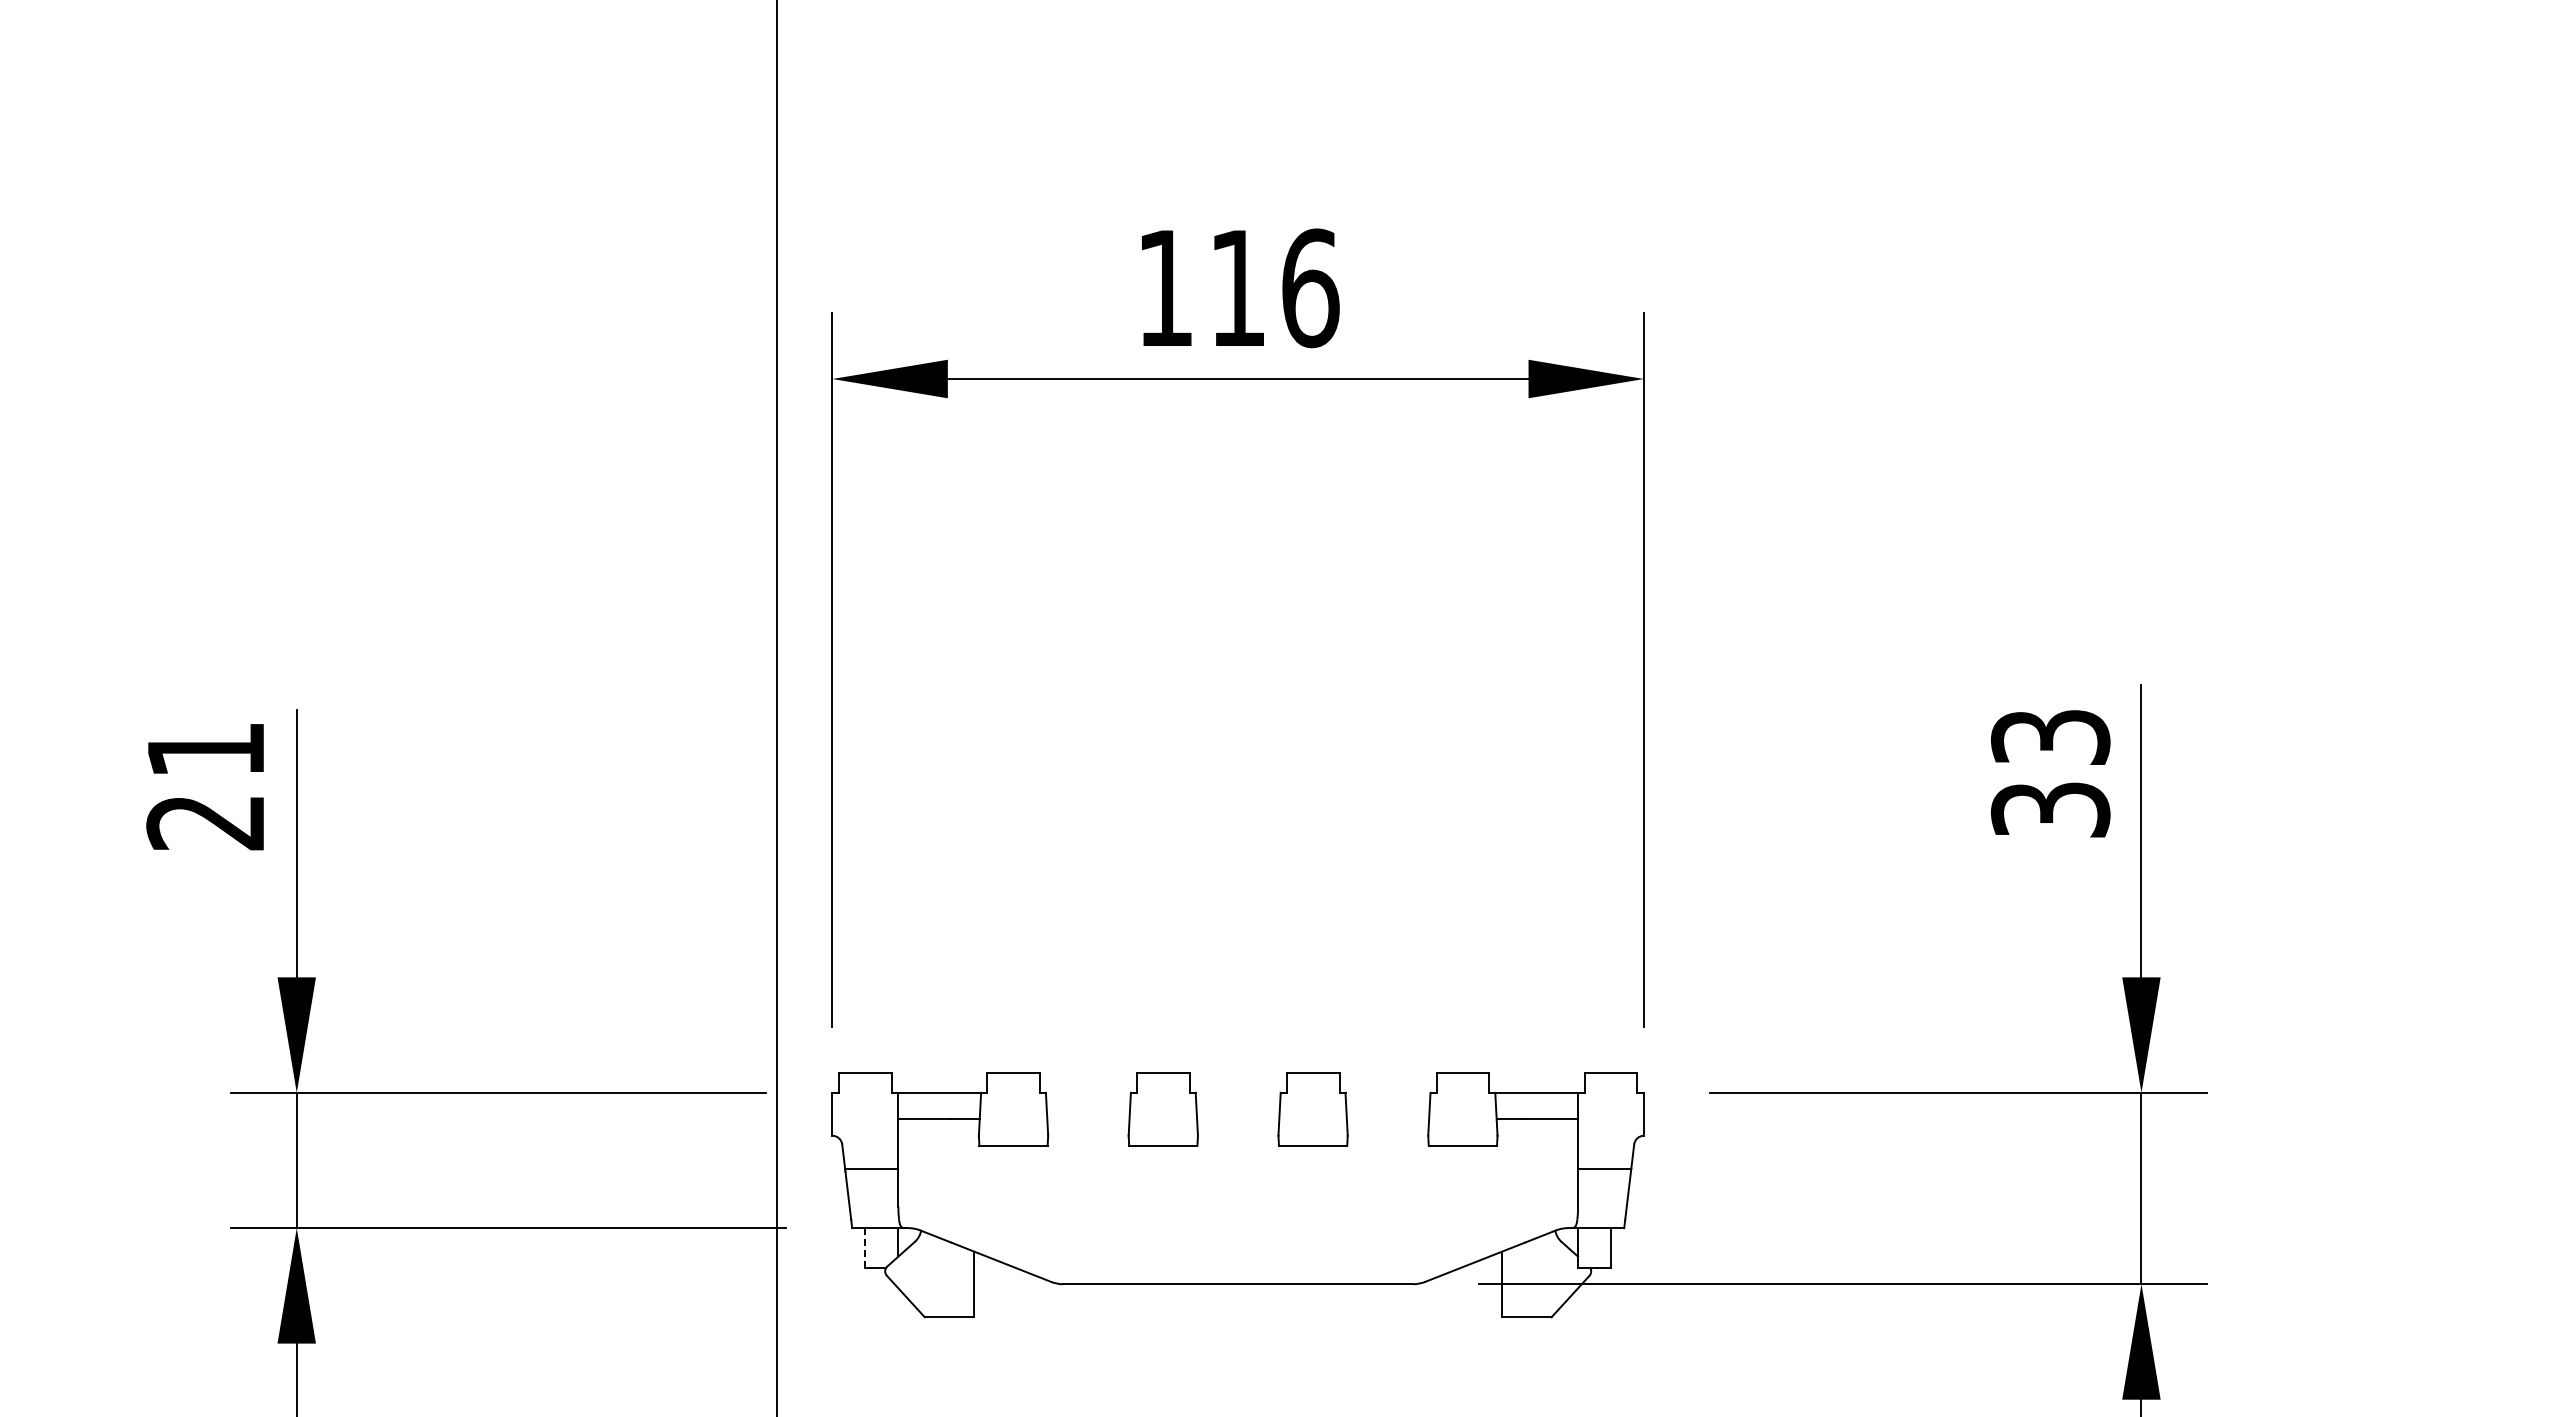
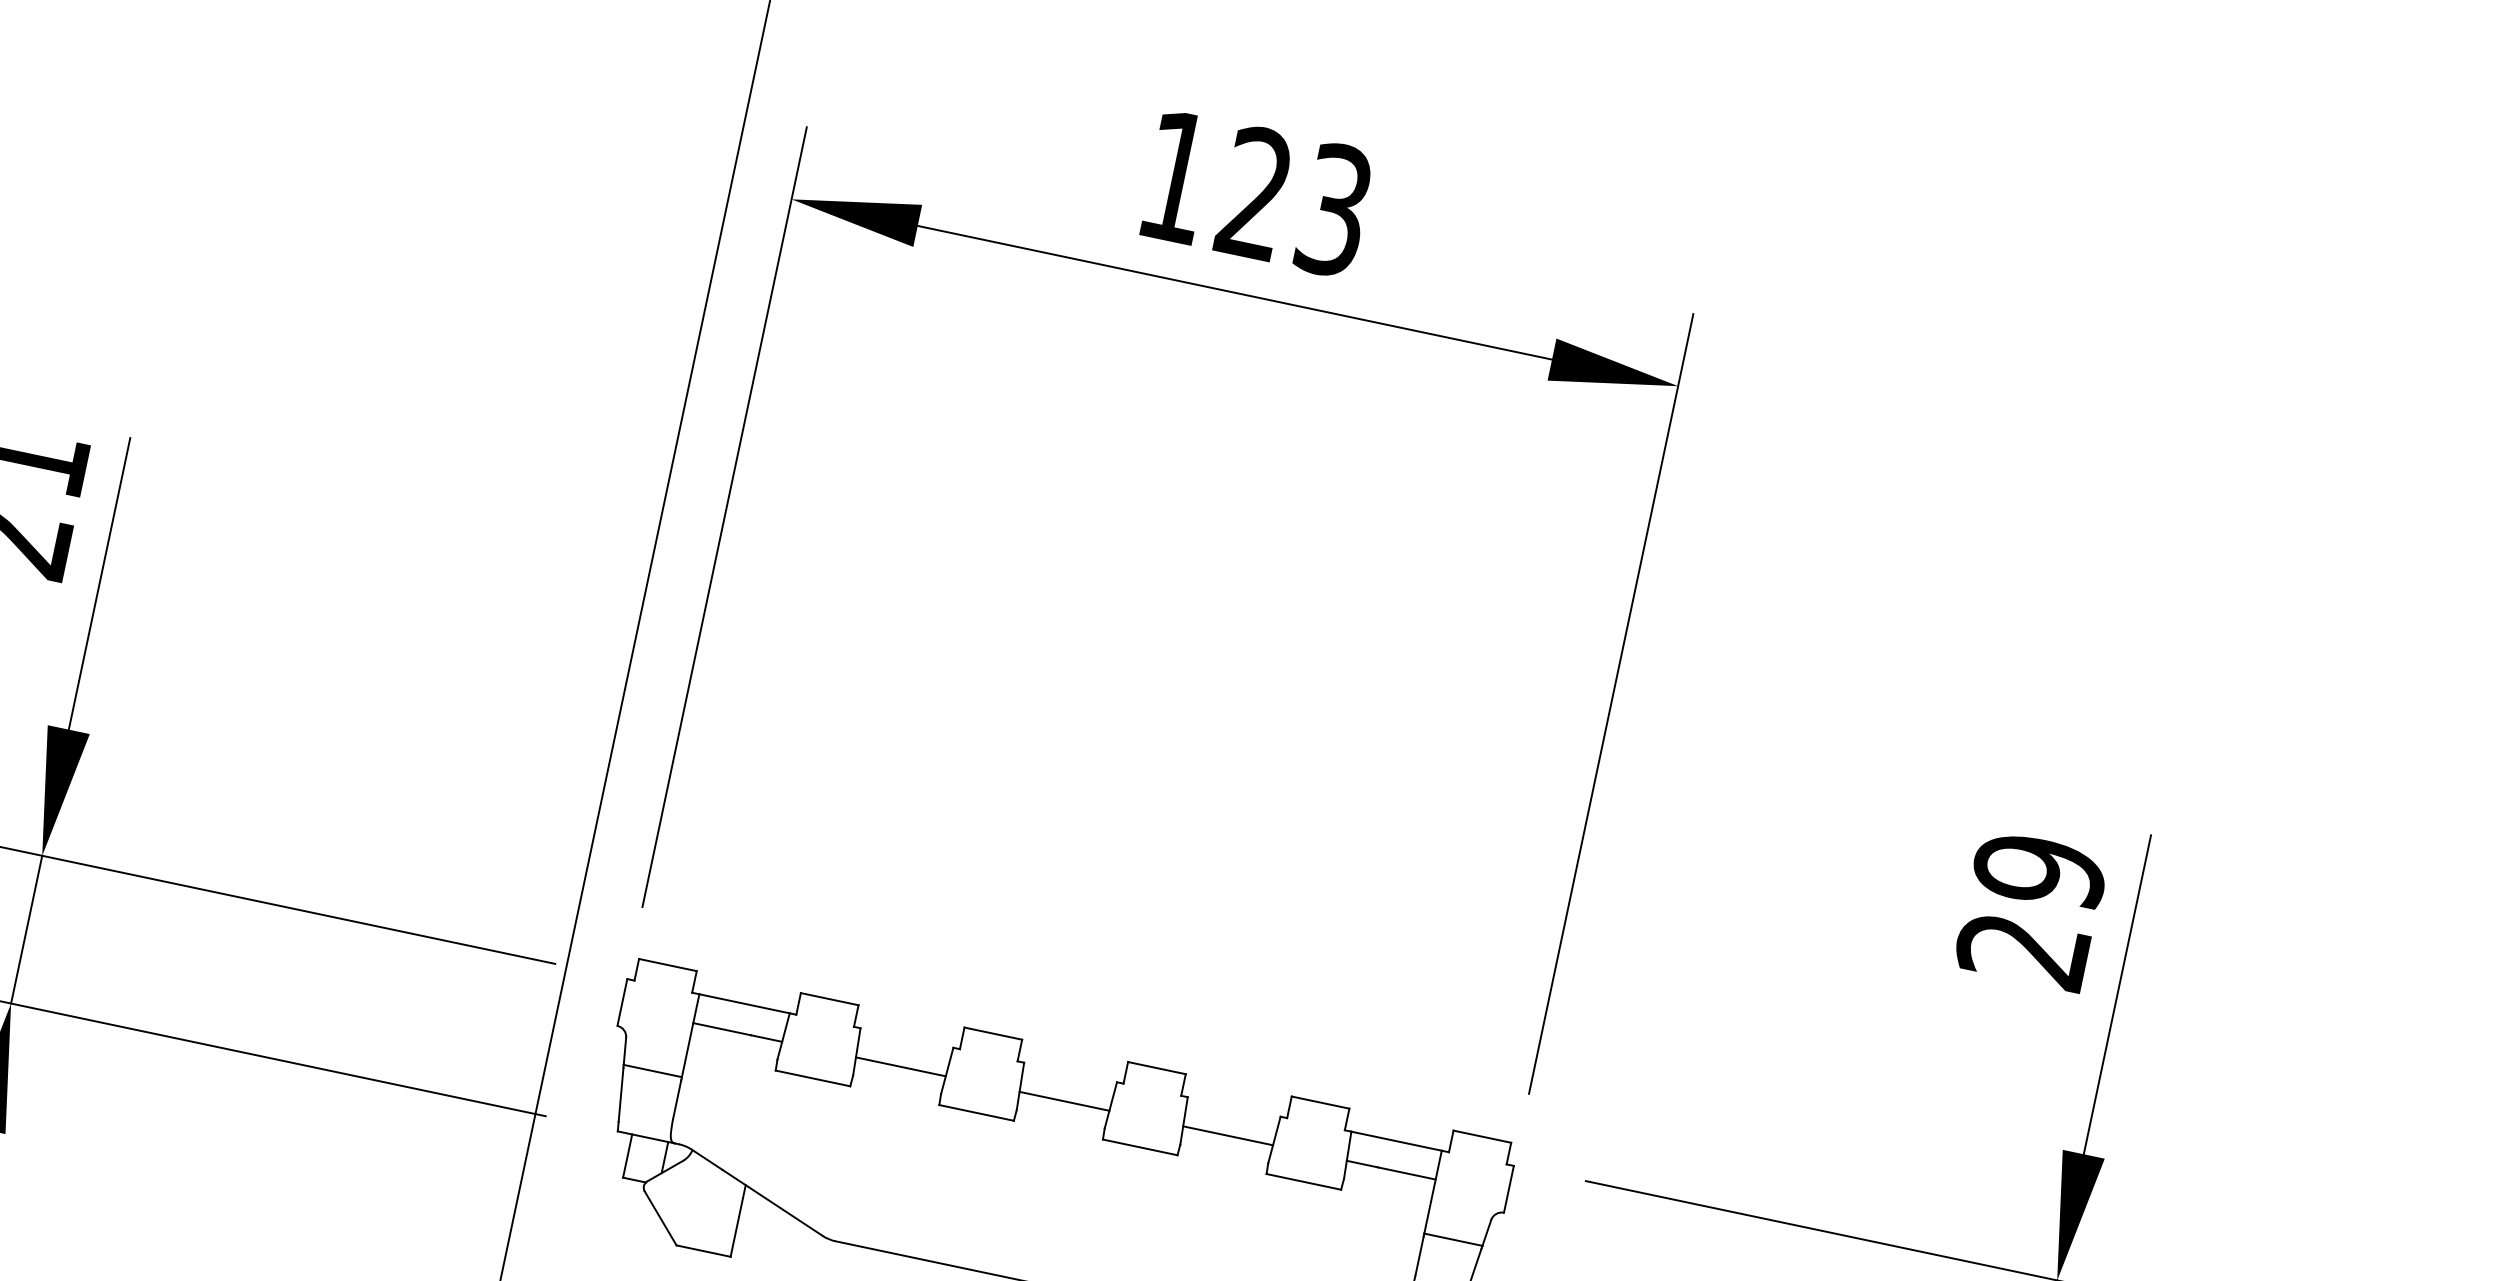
text: (1274, 288) -> (1295, 202), 116 -> 123
text: (2050, 773) -> (2031, 910), 33 -> 29
line: (1088, 1119) -> (900, 1067), added
line: (1238, 1119) -> (1064, 1101), added
line: (1387, 1119) -> (1227, 1135), added
line: (865, 1247) -> (627, 1155), dashed -> solid

